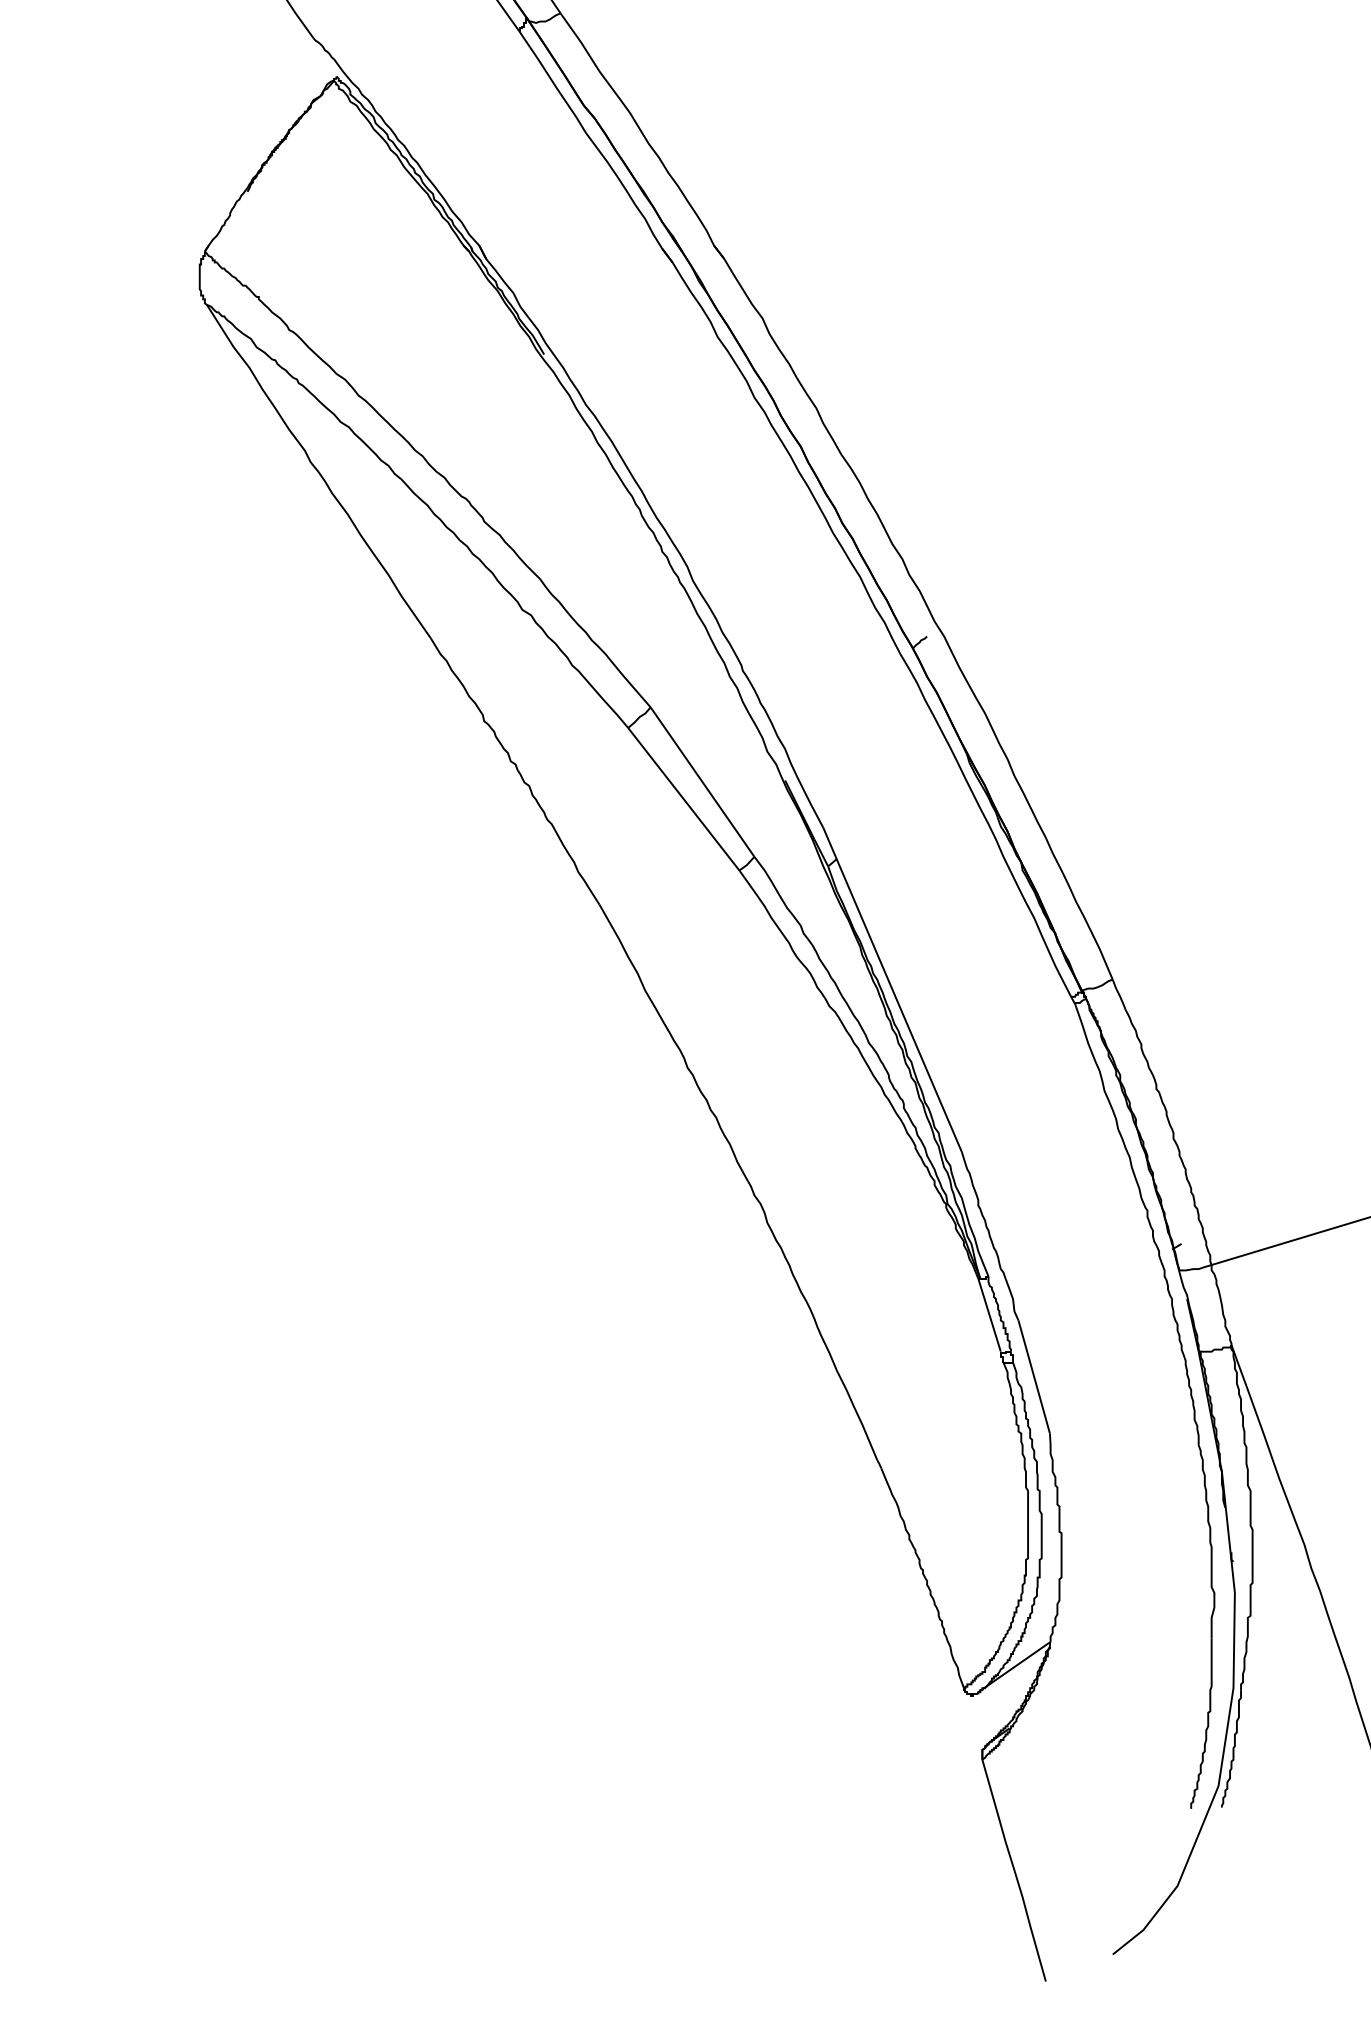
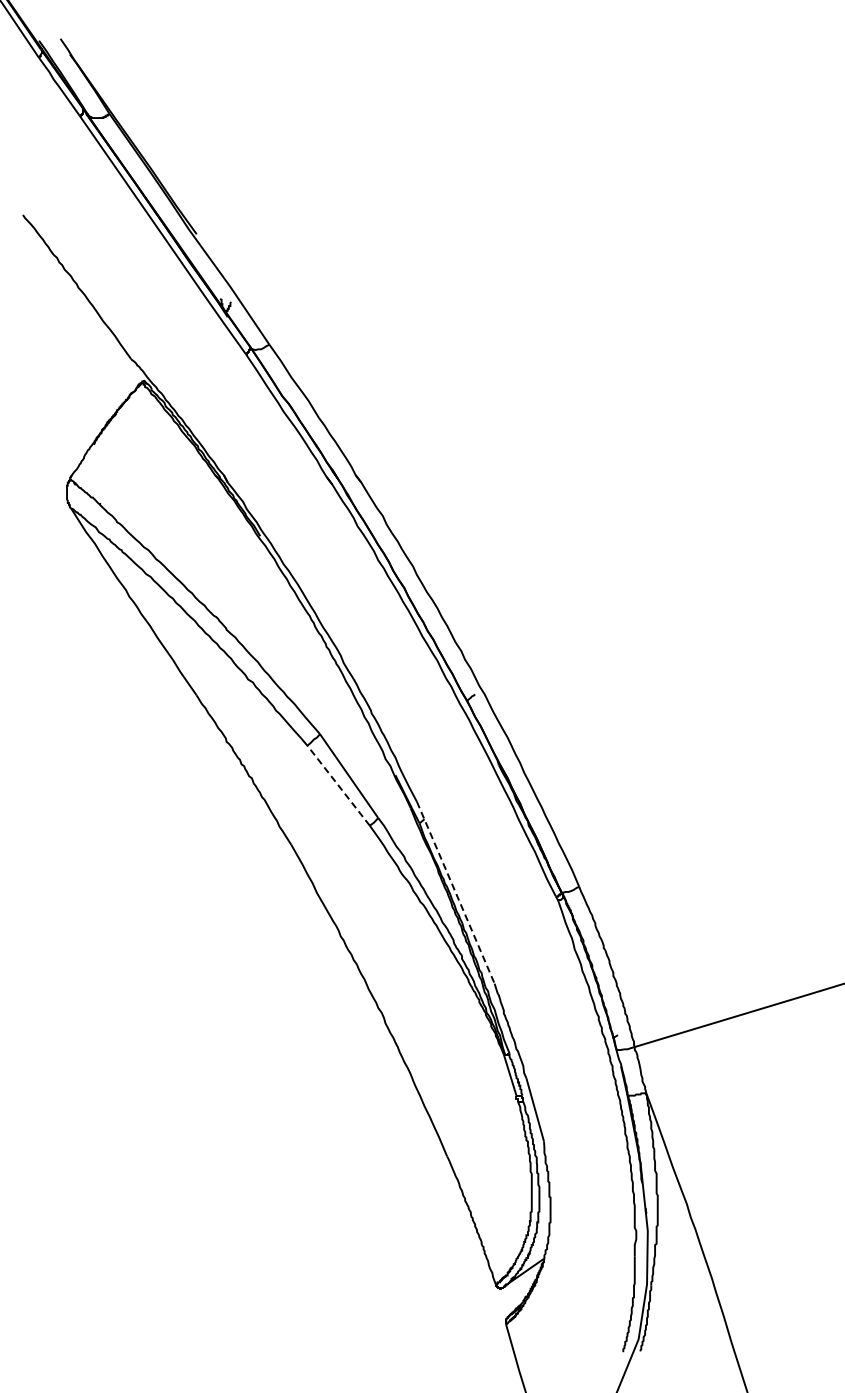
line: (683, 798) -> (338, 785), solid -> dashed
line: (892, 989) -> (455, 892), solid -> dashed

